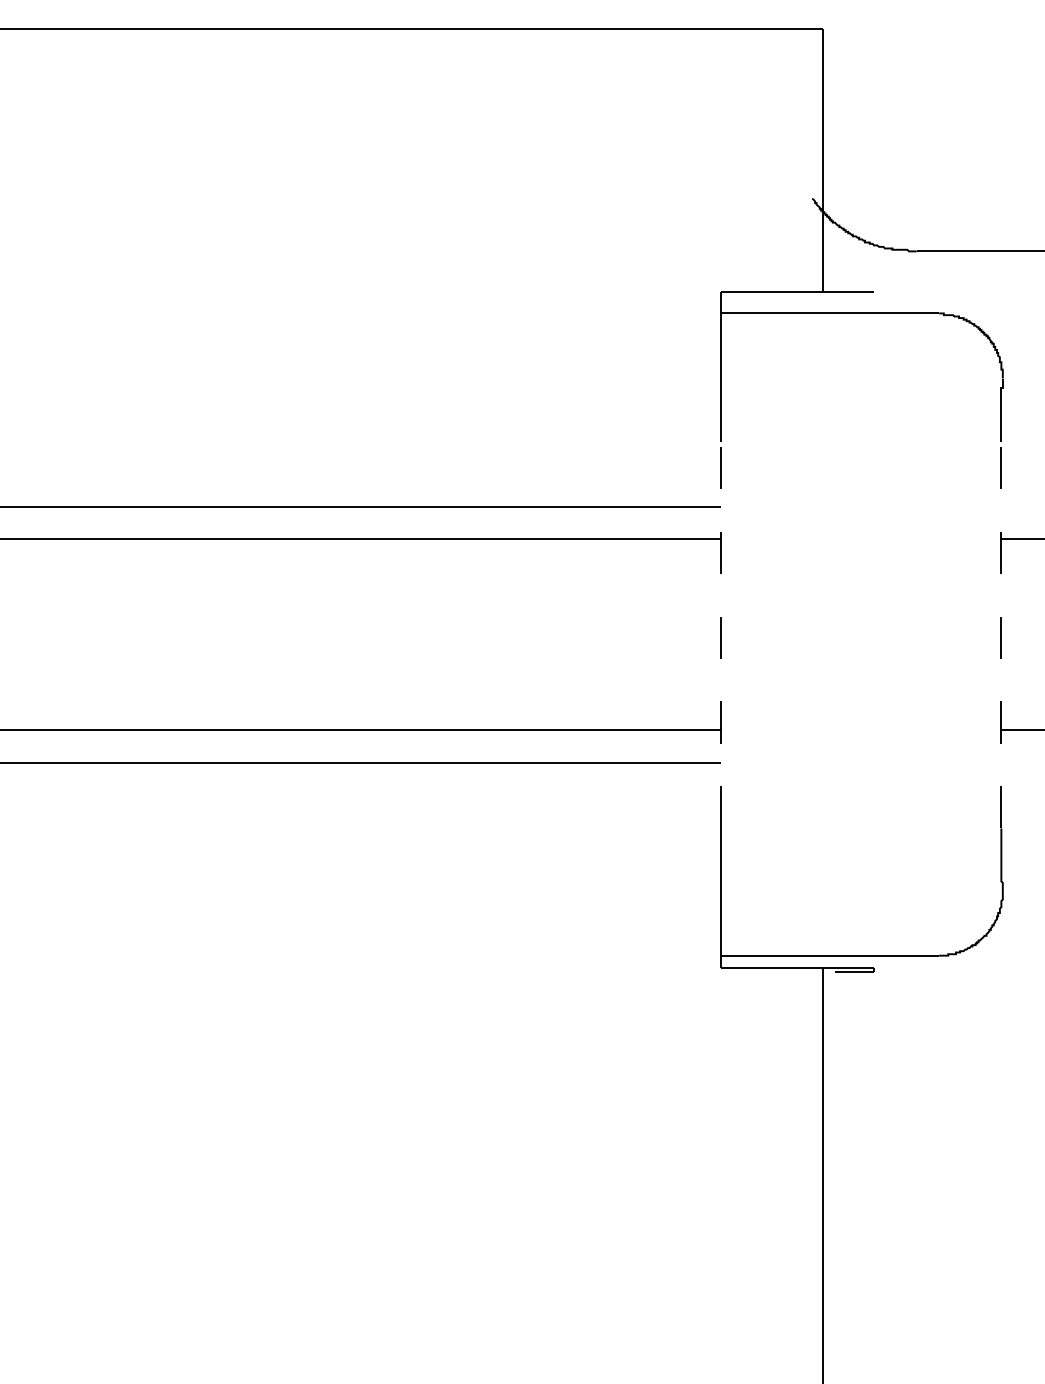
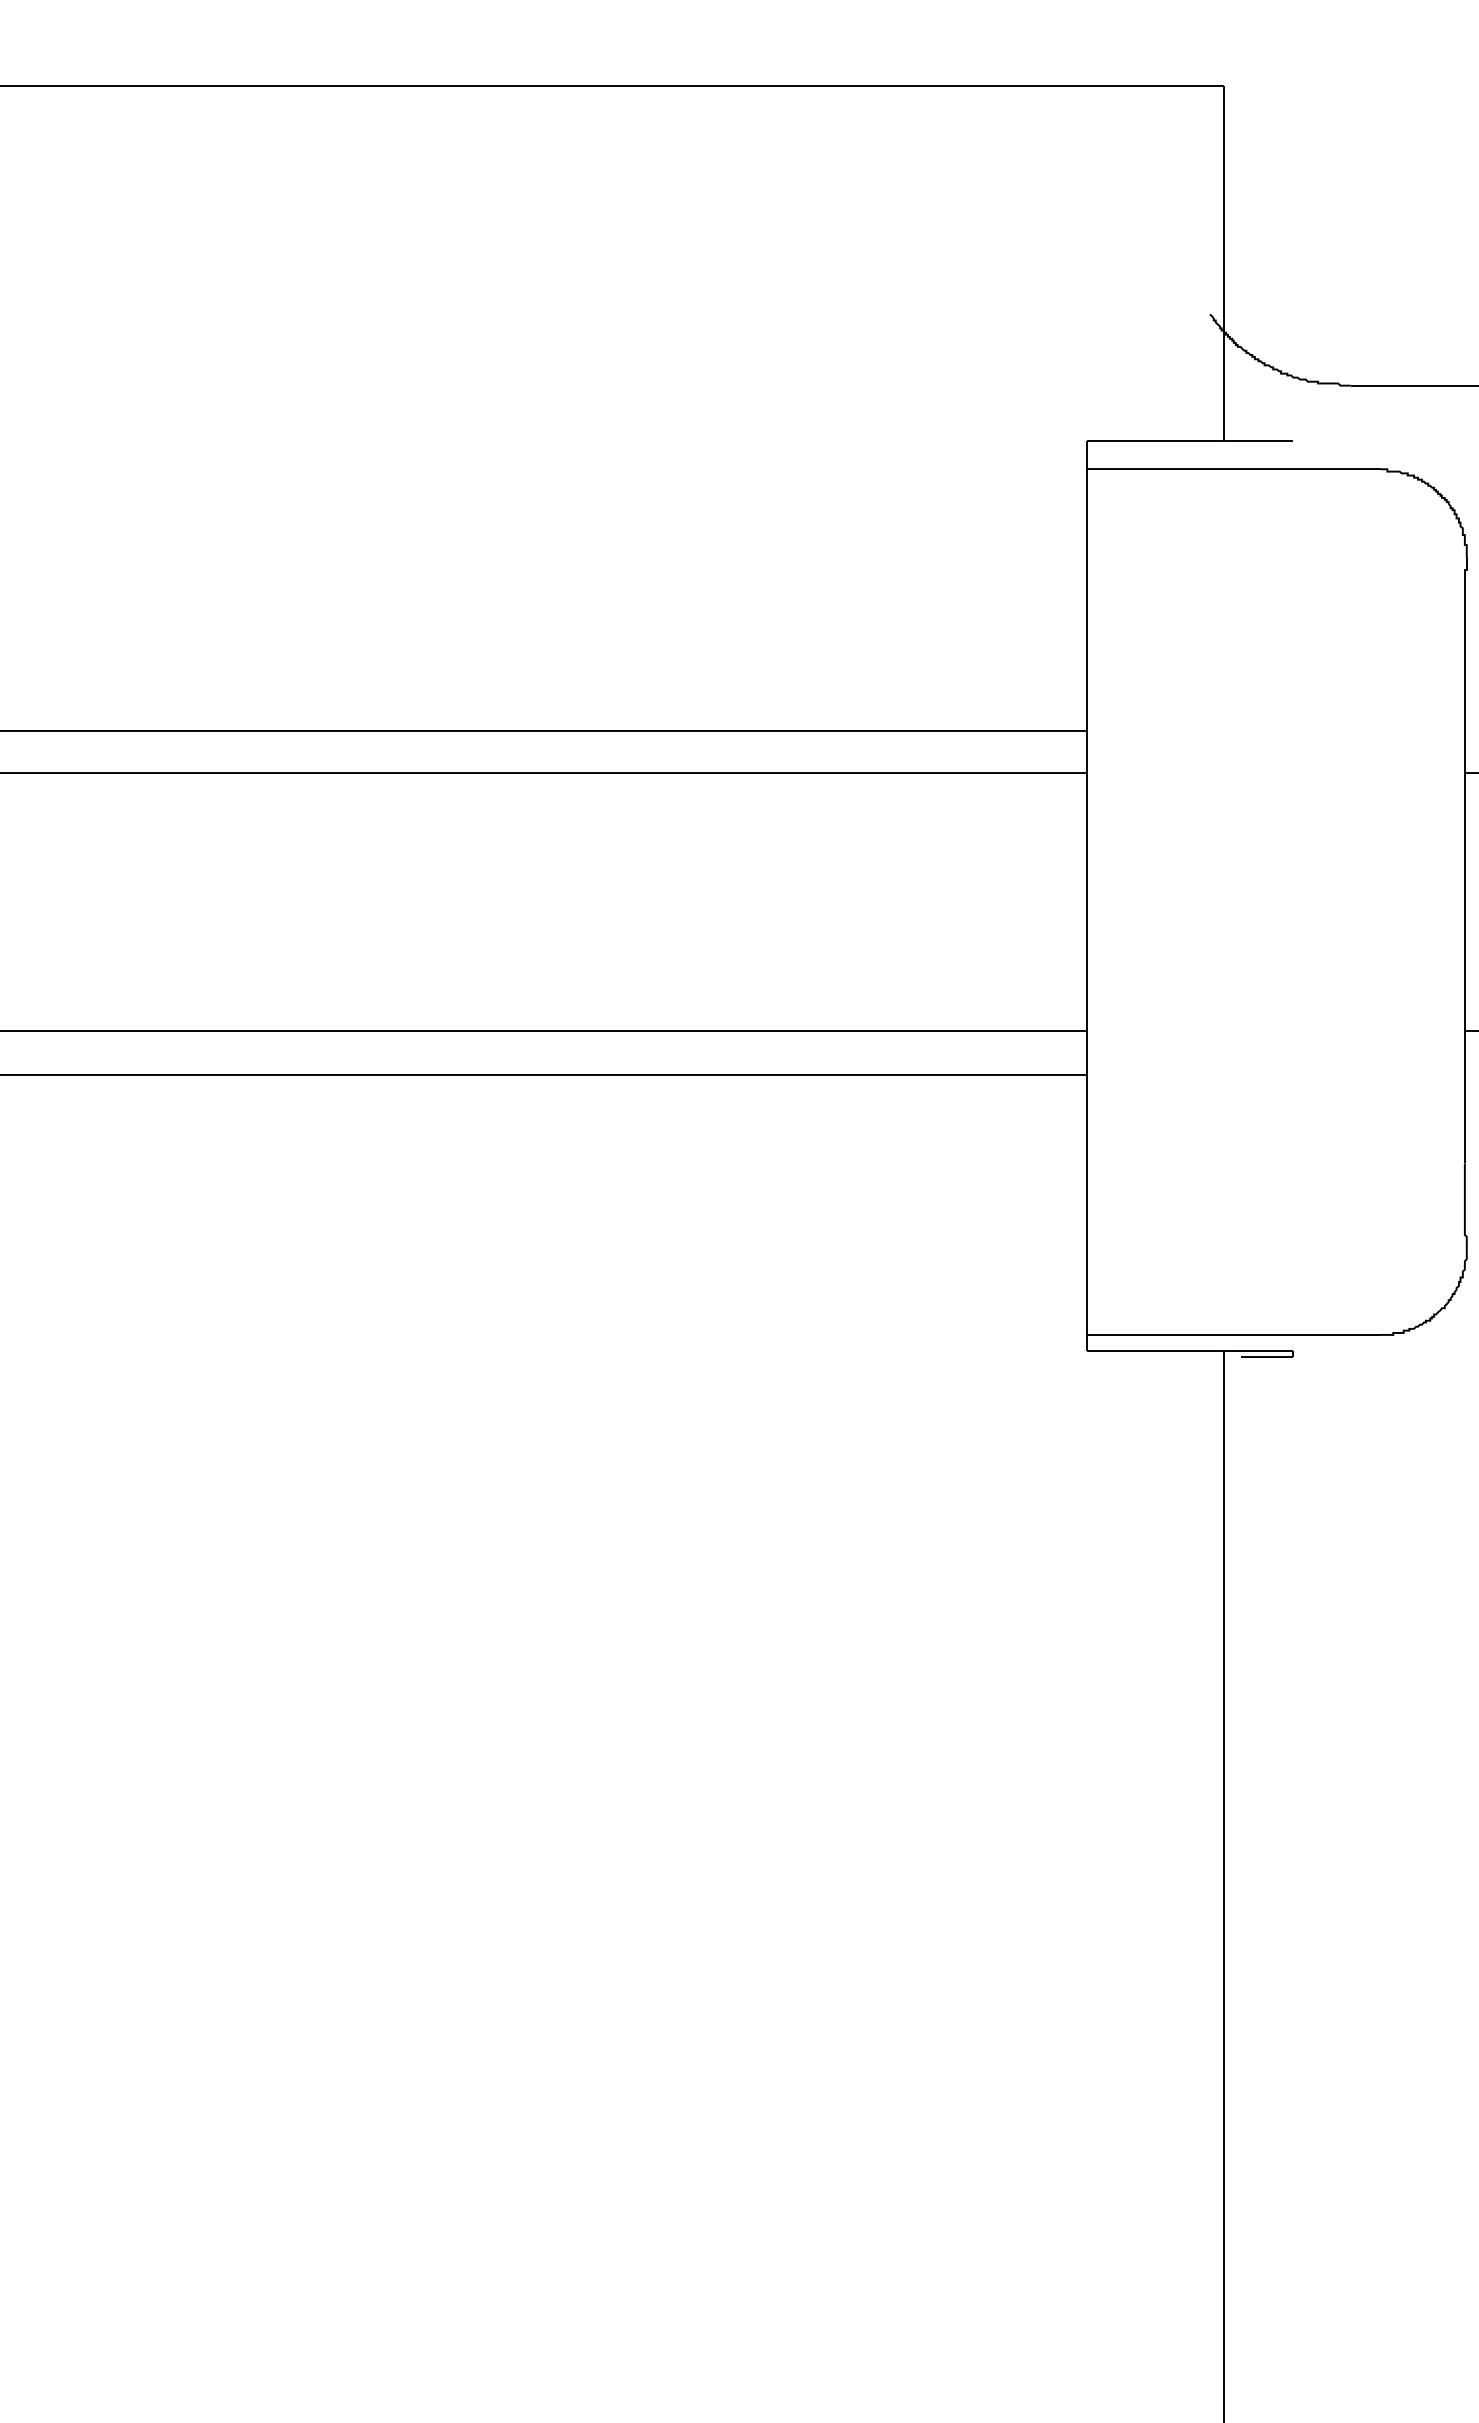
line: (721, 634) -> (1087, 902), dashed -> solid
line: (1001, 634) -> (1464, 902), dashed -> solid

